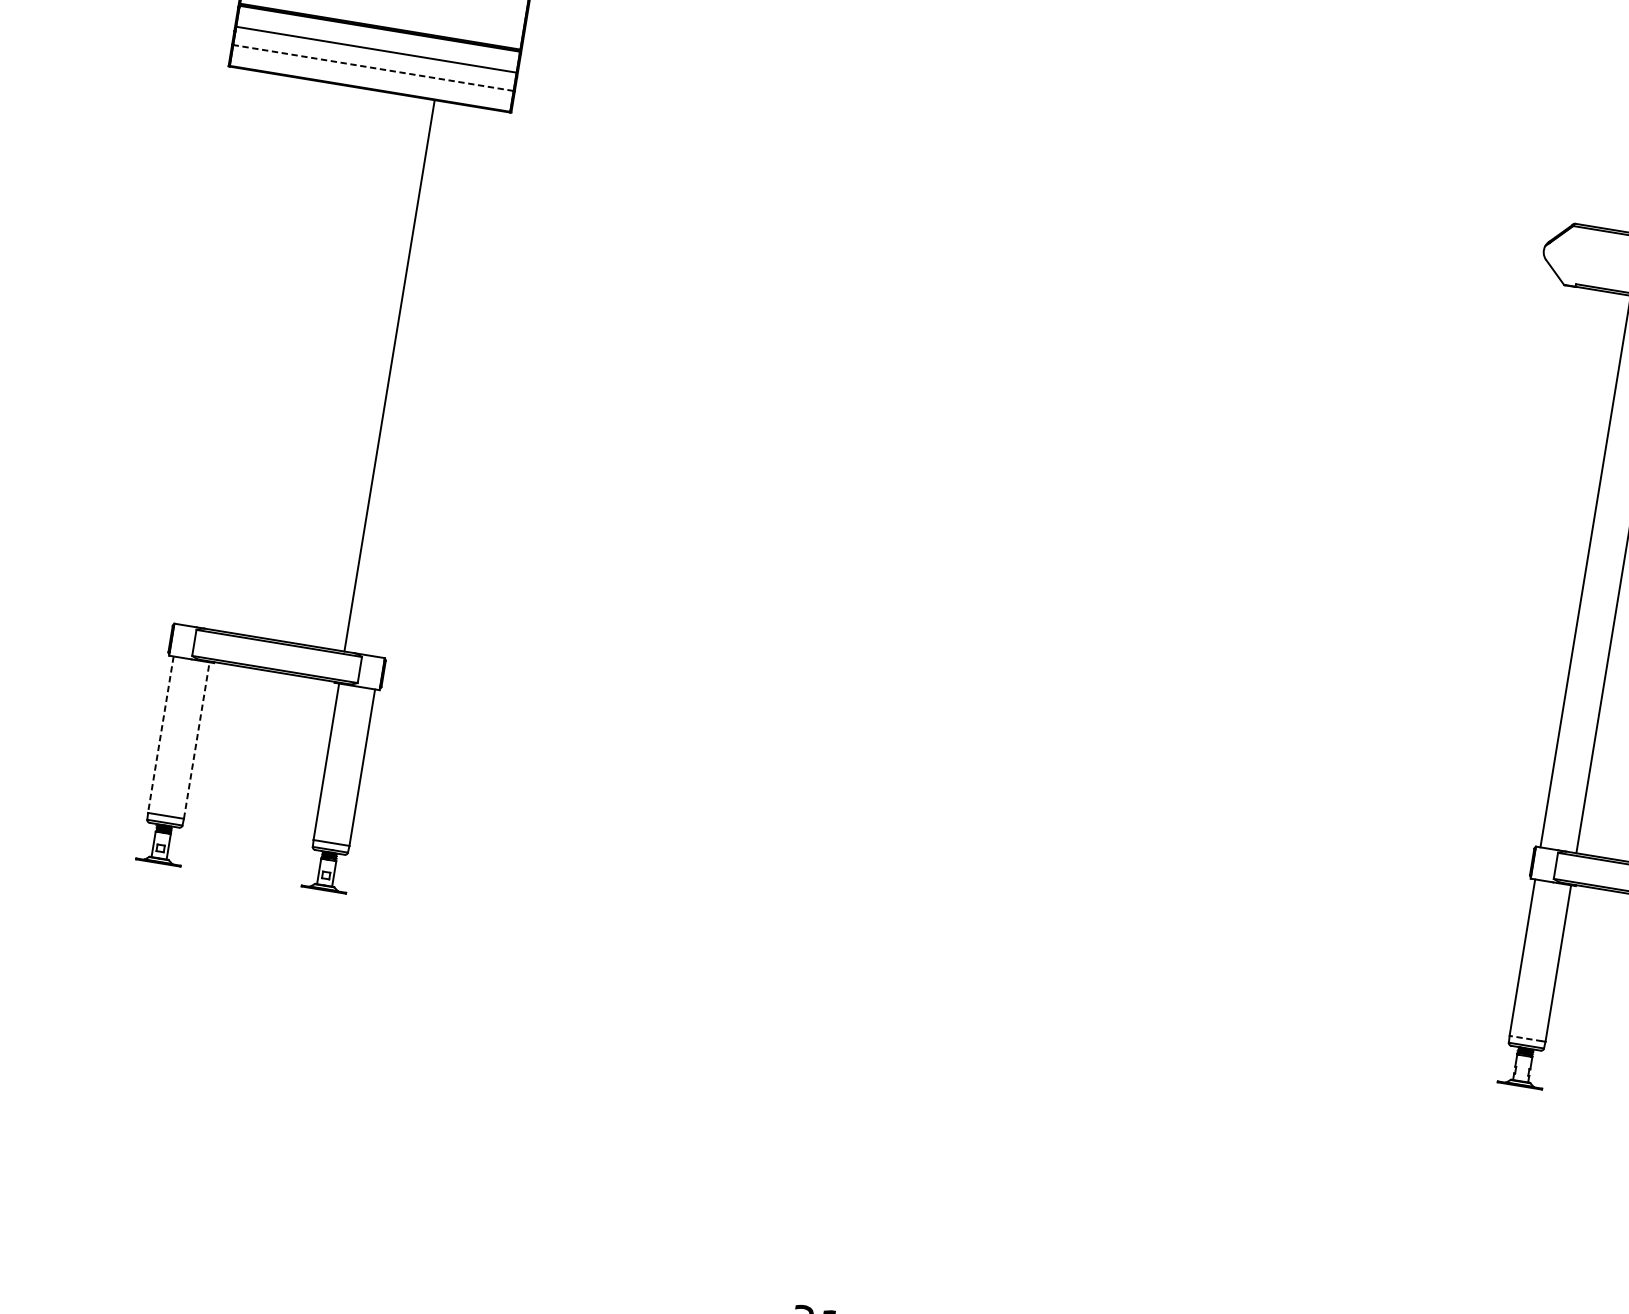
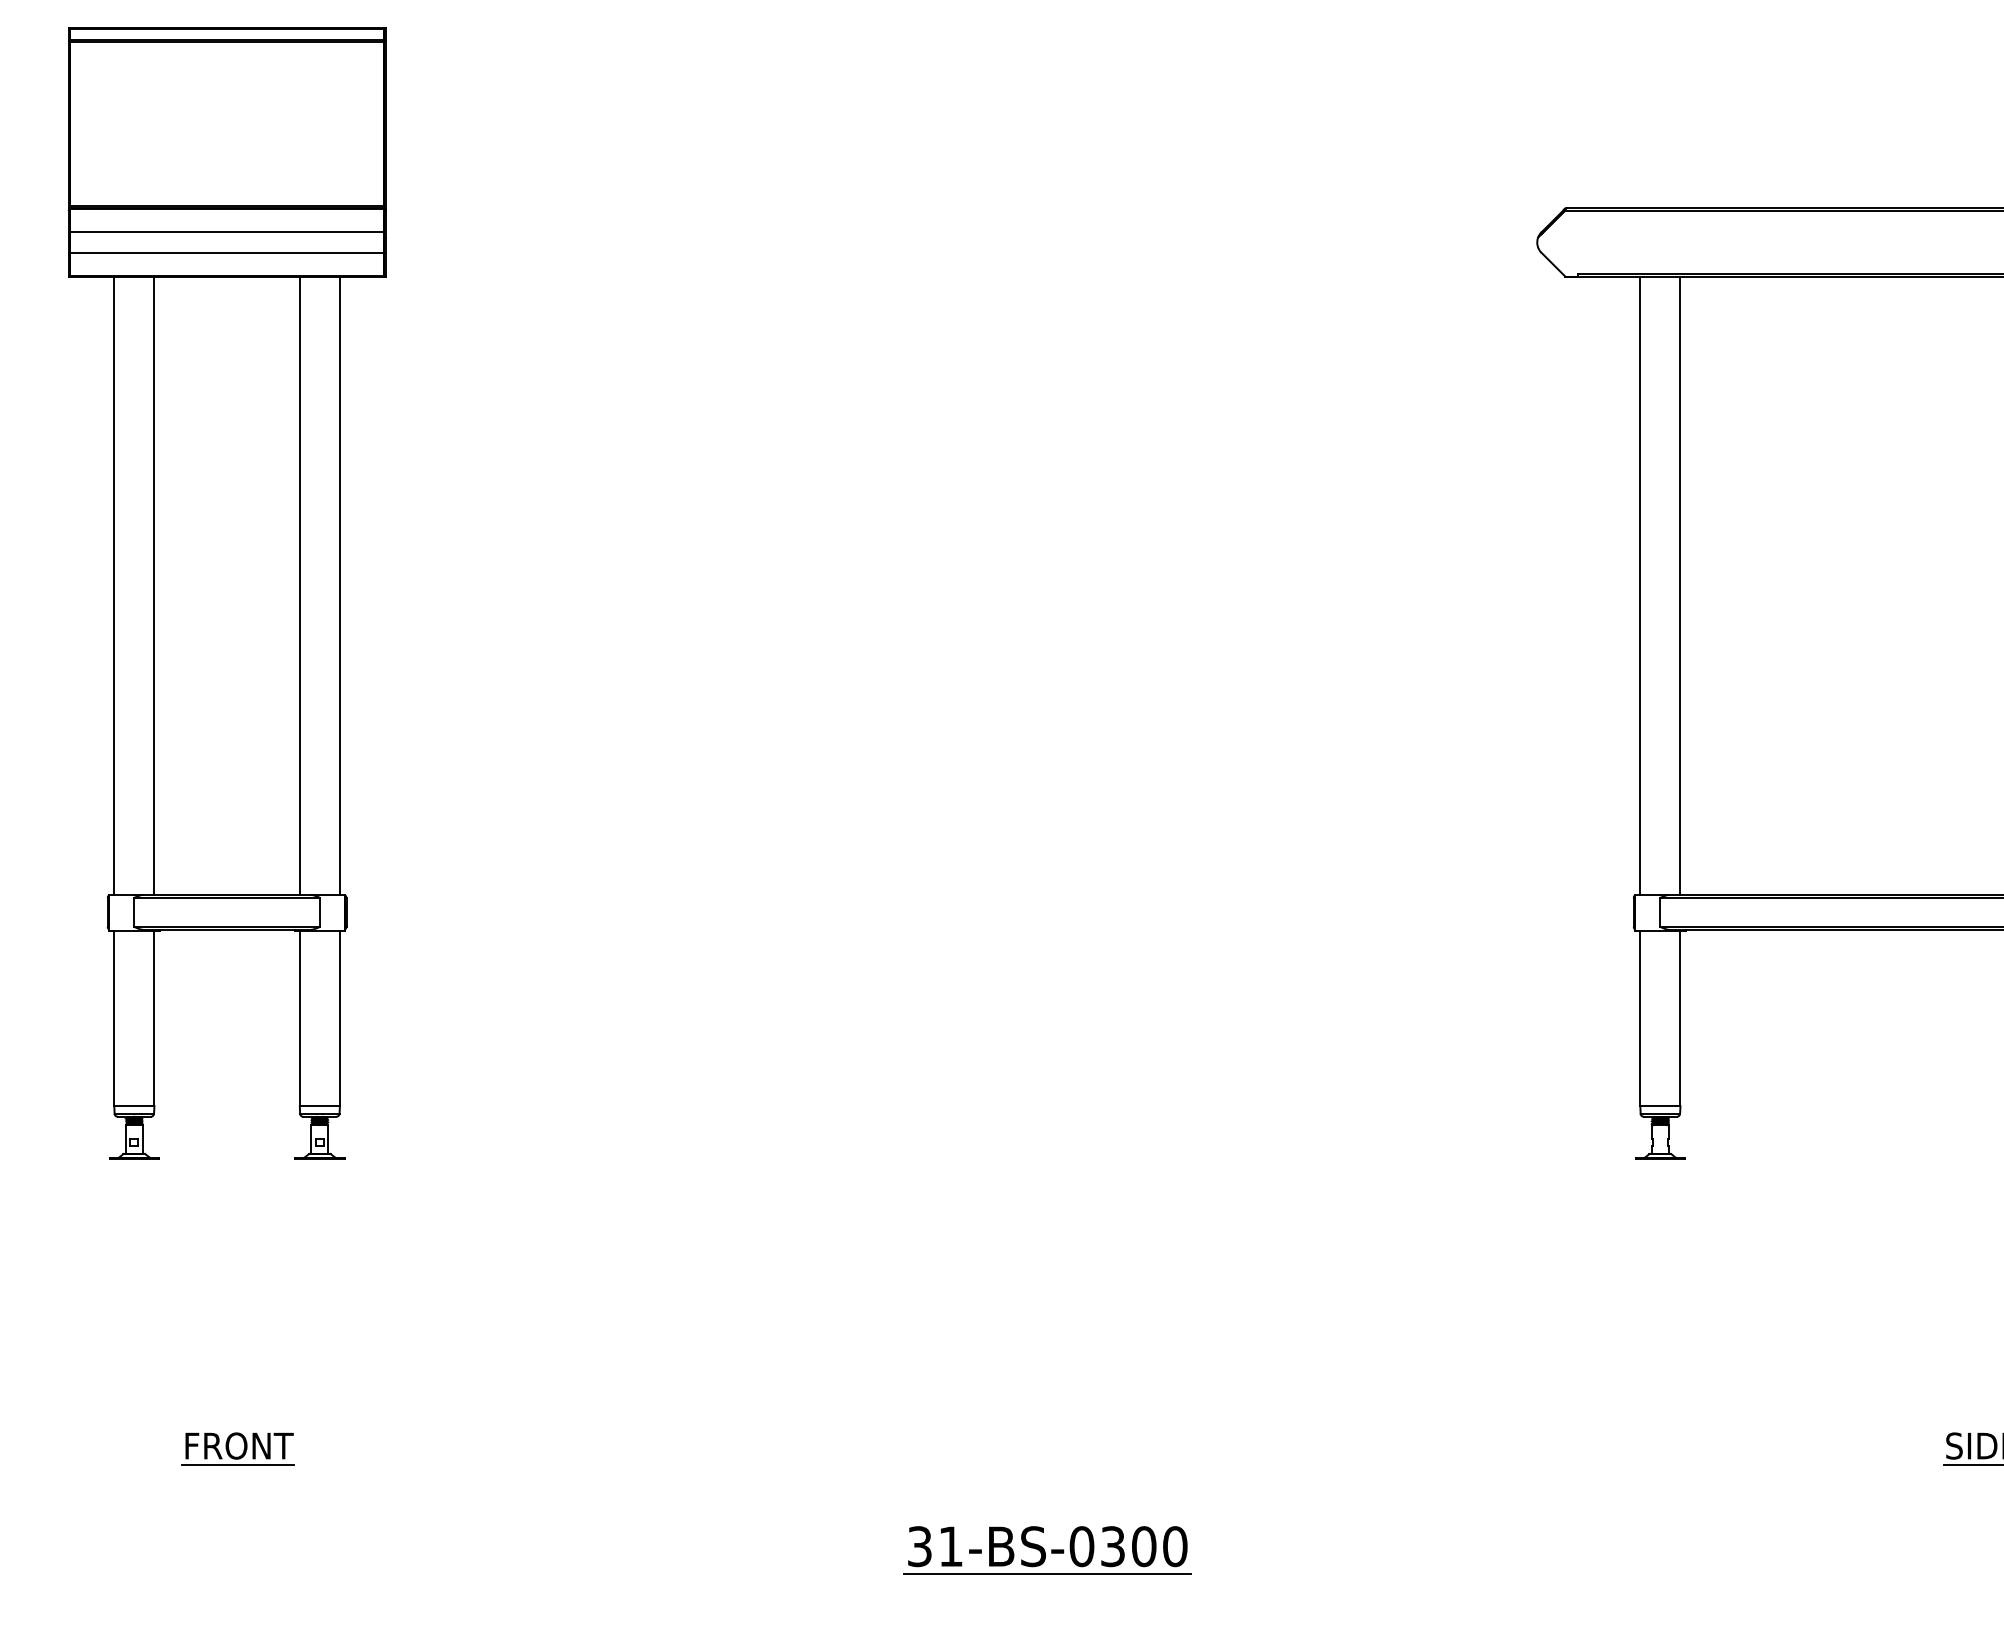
line: (372, 67) -> (226, 252), dashed -> solid
line: (224, 348) -> (114, 585), added
line: (260, 354) -> (154, 585), added
line: (425, 381) -> (339, 585), added
line: (161, 734) -> (114, 1018), dashed -> solid
line: (196, 740) -> (154, 1018), dashed -> solid
line: (1525, 1038) -> (1658, 1106), dashed -> solid
part: (208, 1136) -> (237, 1448), added

